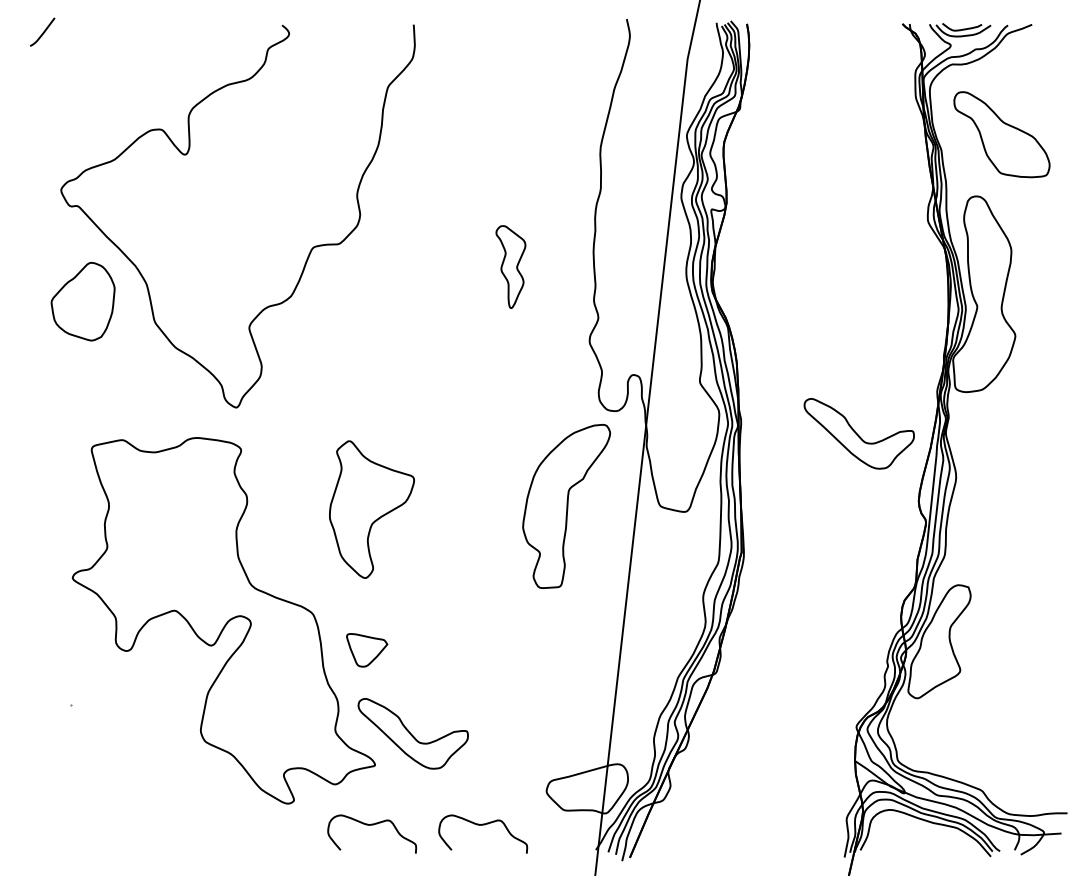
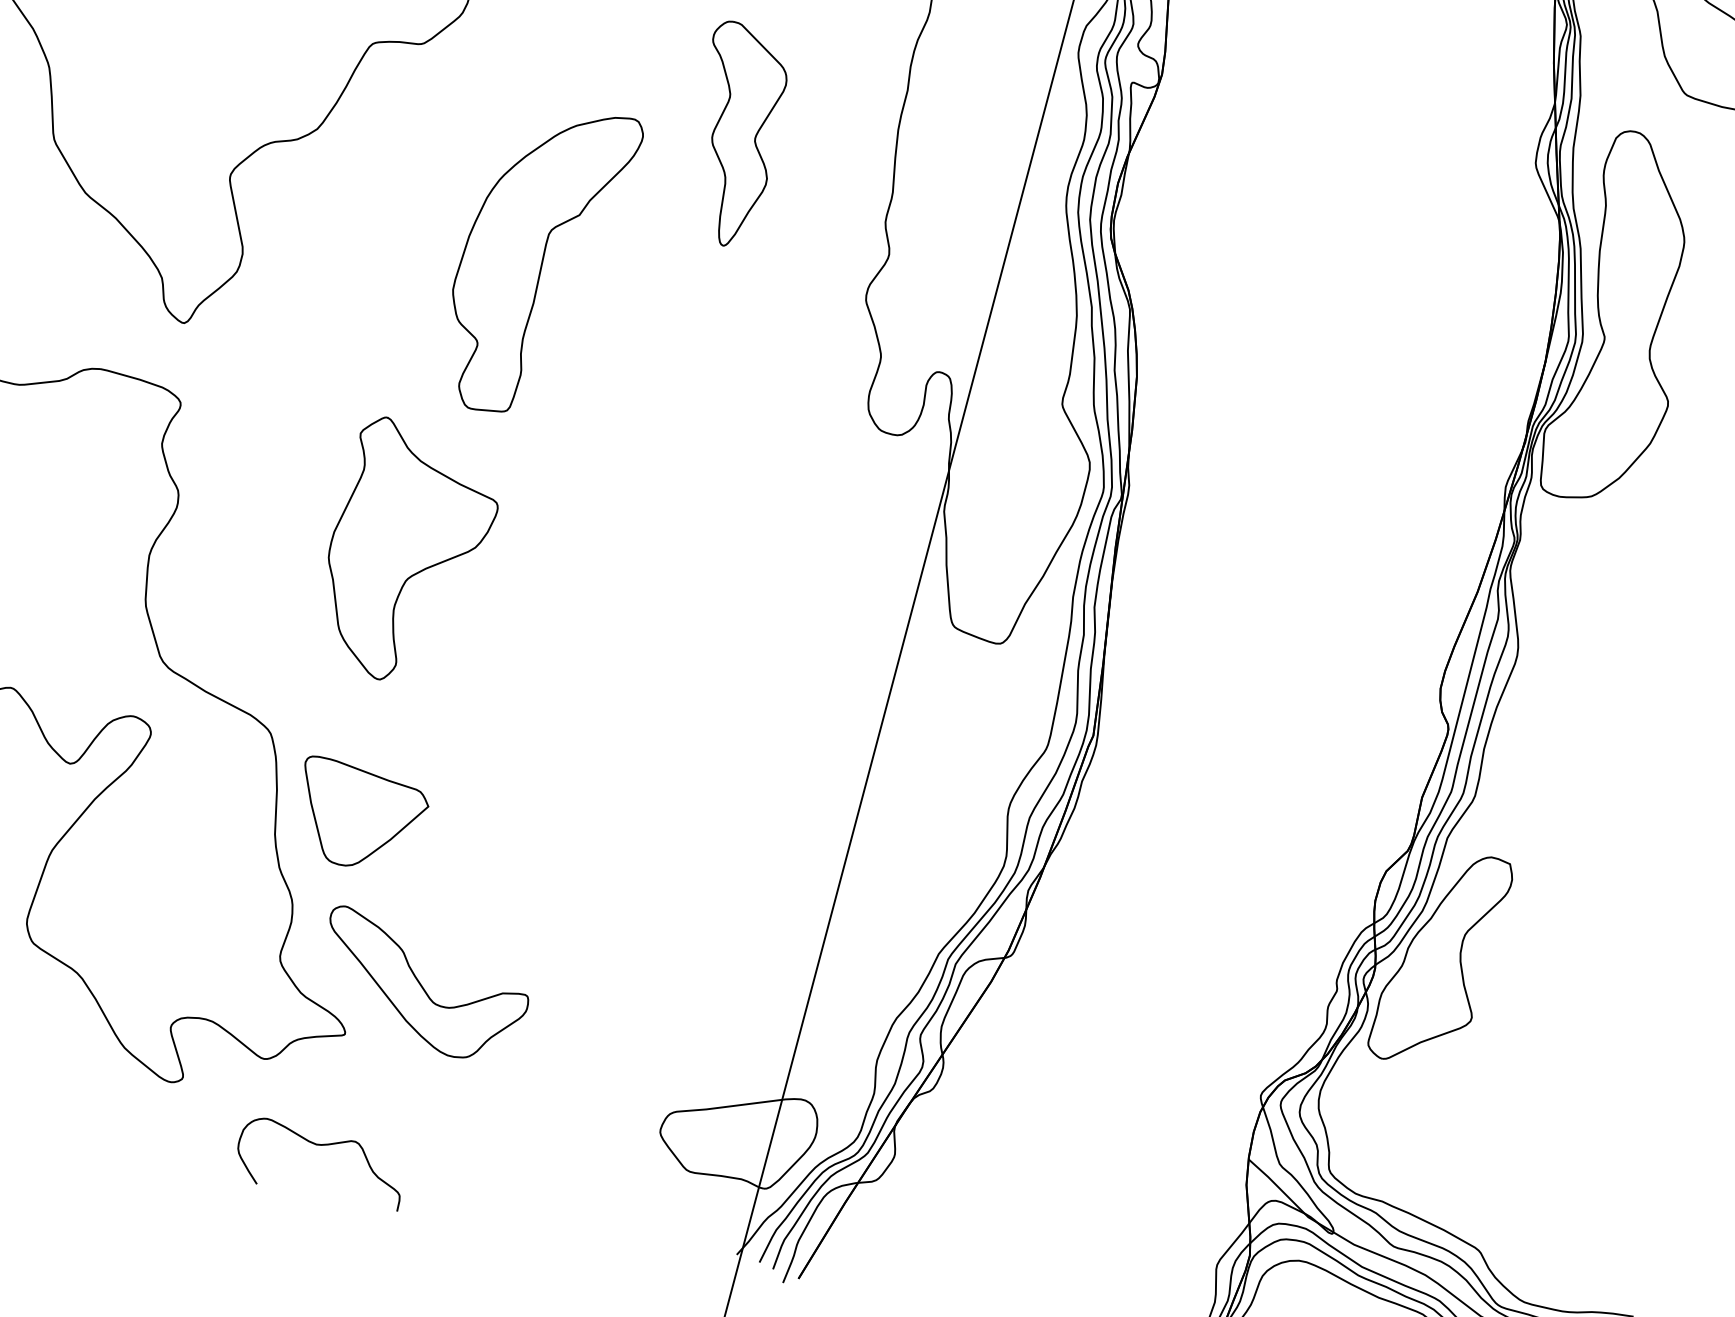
part: (510, 266) -> (738, 133), size x1.43
part: (858, 433) -> (1346, 544), removed
part: (566, 506) -> (540, 262), moved
part: (366, 650) -> (360, 815), size x1.67
curve: (483, 825) -> (532, 1177), removed

